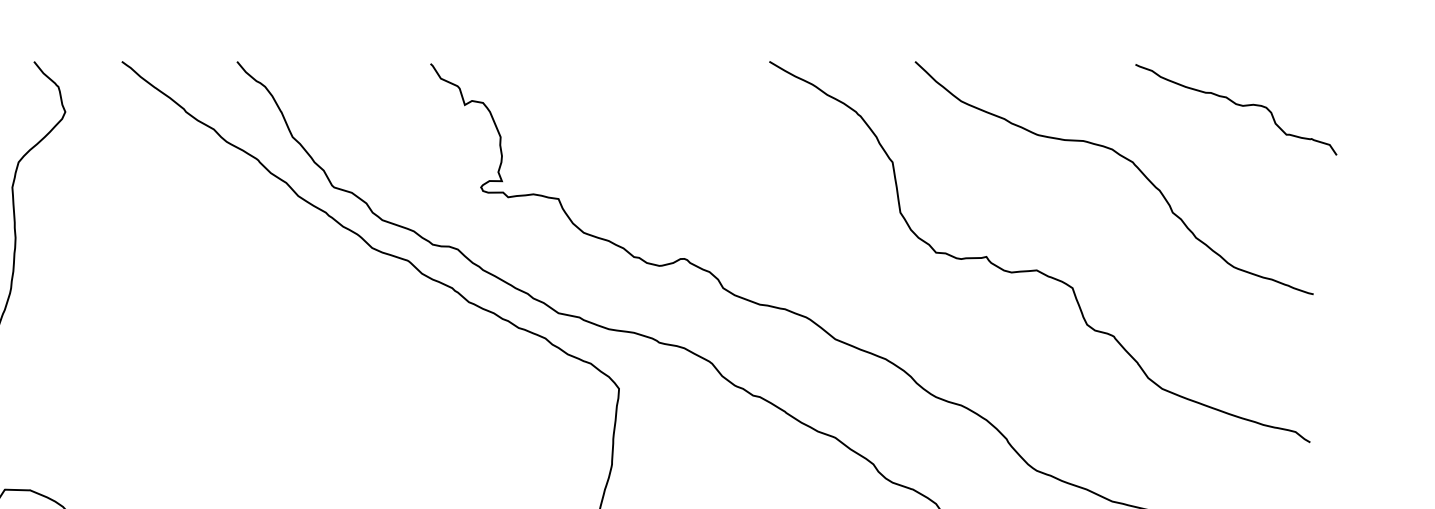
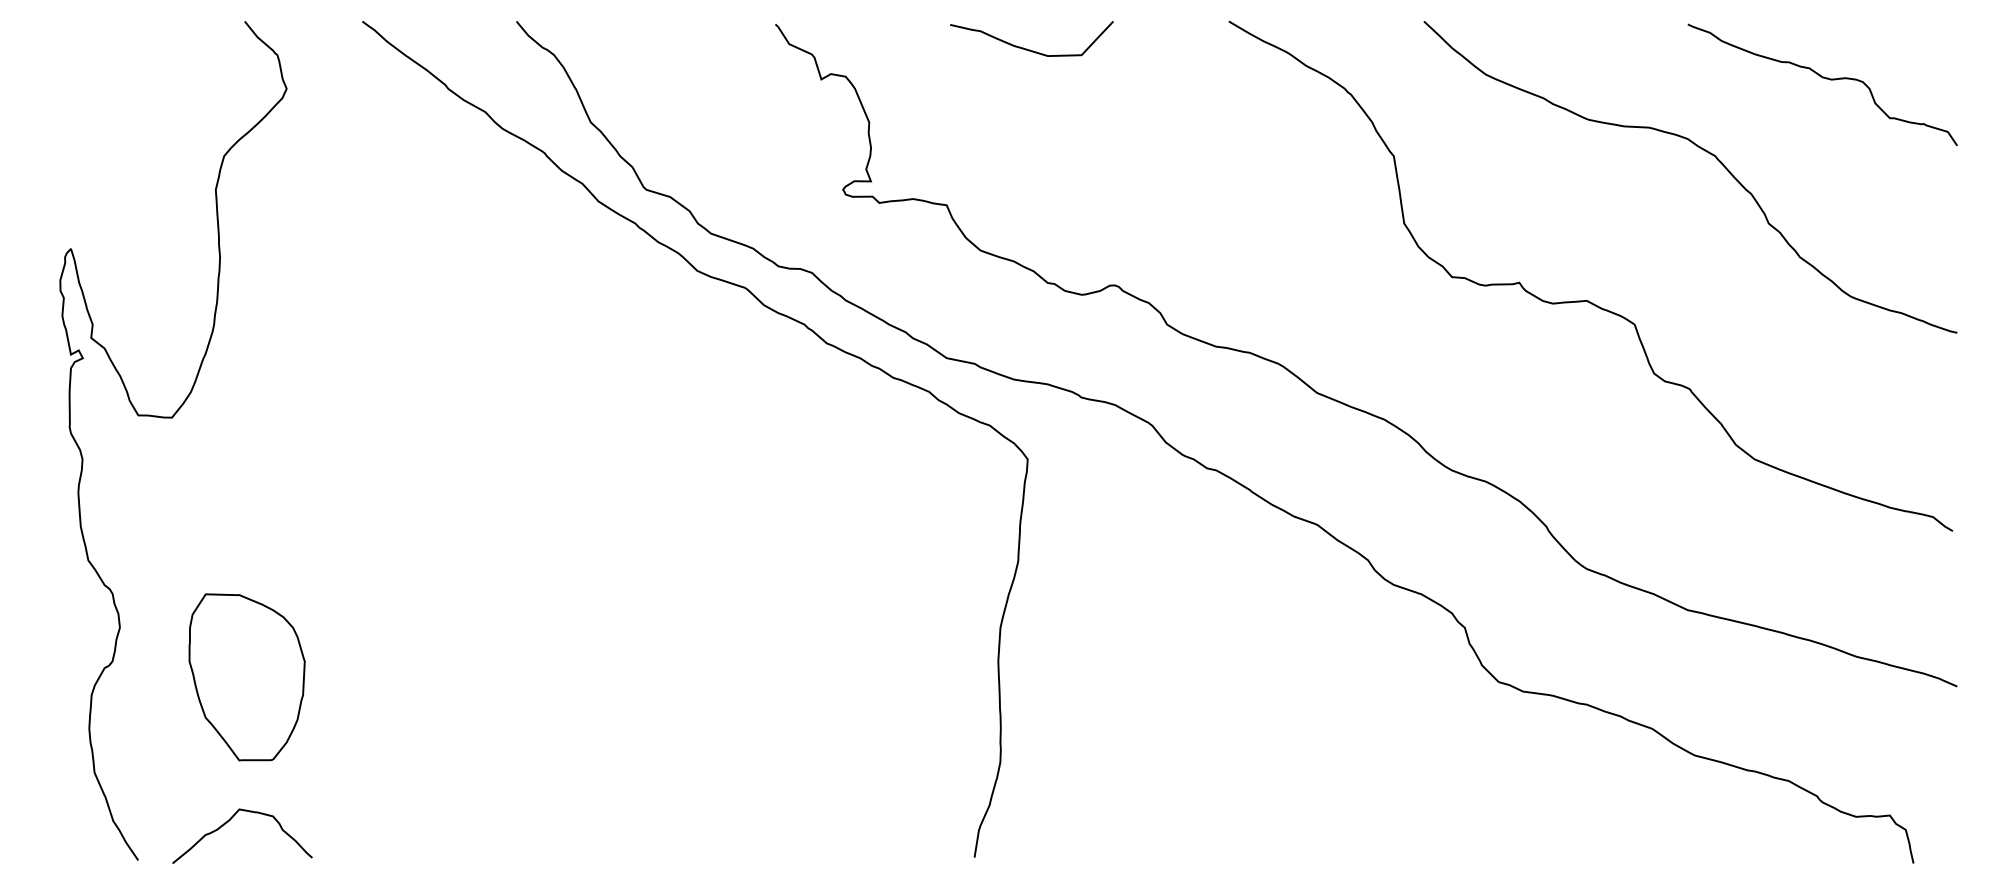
curve: (621, 82) -> (1030, 49), added
curve: (1236, 105) -> (1822, 78), moved

